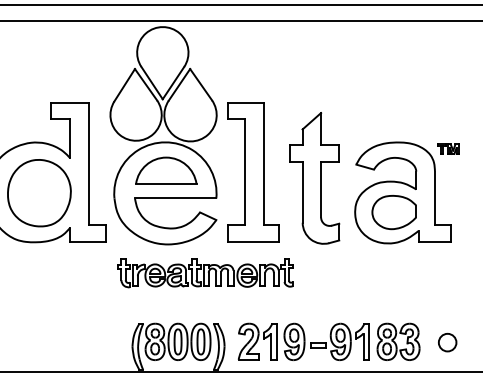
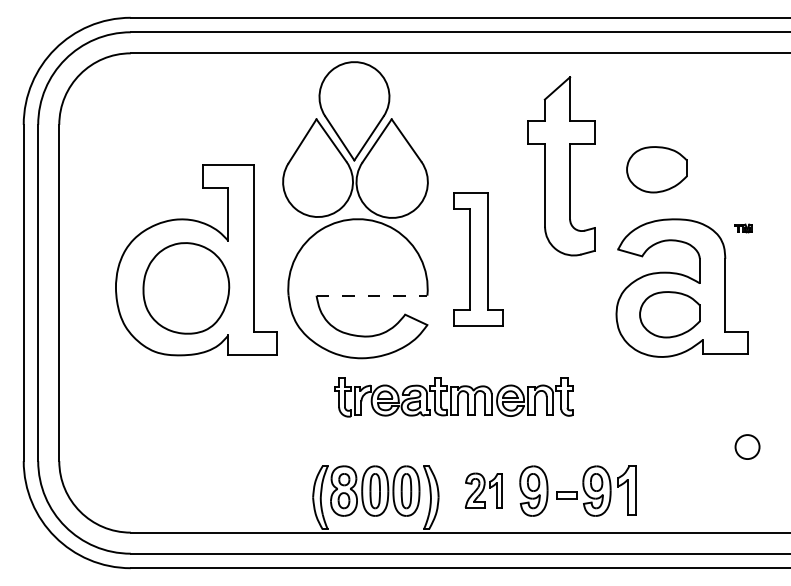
part: (384, 105) -> (656, 169), added
part: (448, 149) -> (743, 228), size x0.6
part: (166, 170) -> (359, 257), removed
part: (253, 171) -> (478, 259), size x0.7
part: (314, 178) -> (561, 166), moved
line: (176, 198) -> (372, 295), solid -> dashed
part: (205, 273) -> (453, 397), moved
part: (257, 341) -> (483, 490), size x0.7
part: (398, 341) -> (675, 490), removed
circle: (447, 342) -> (747, 446), moved

